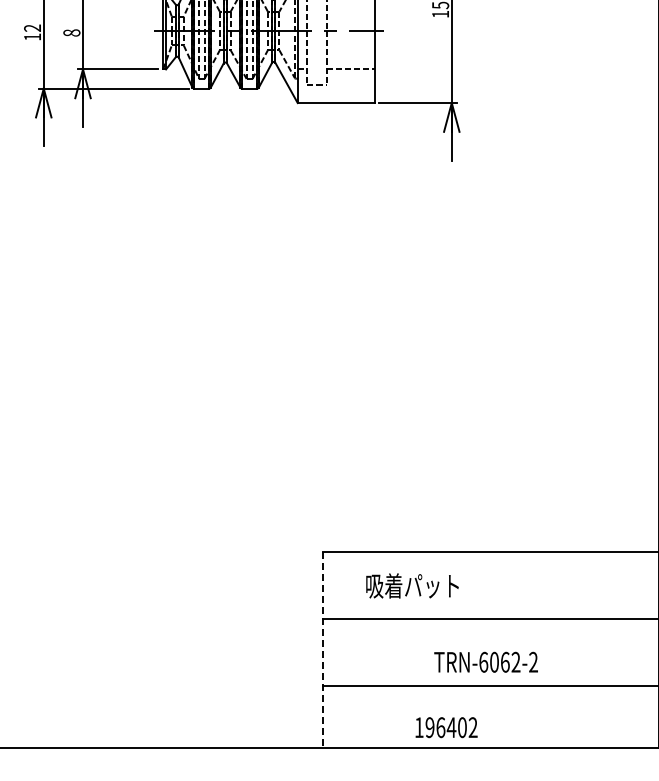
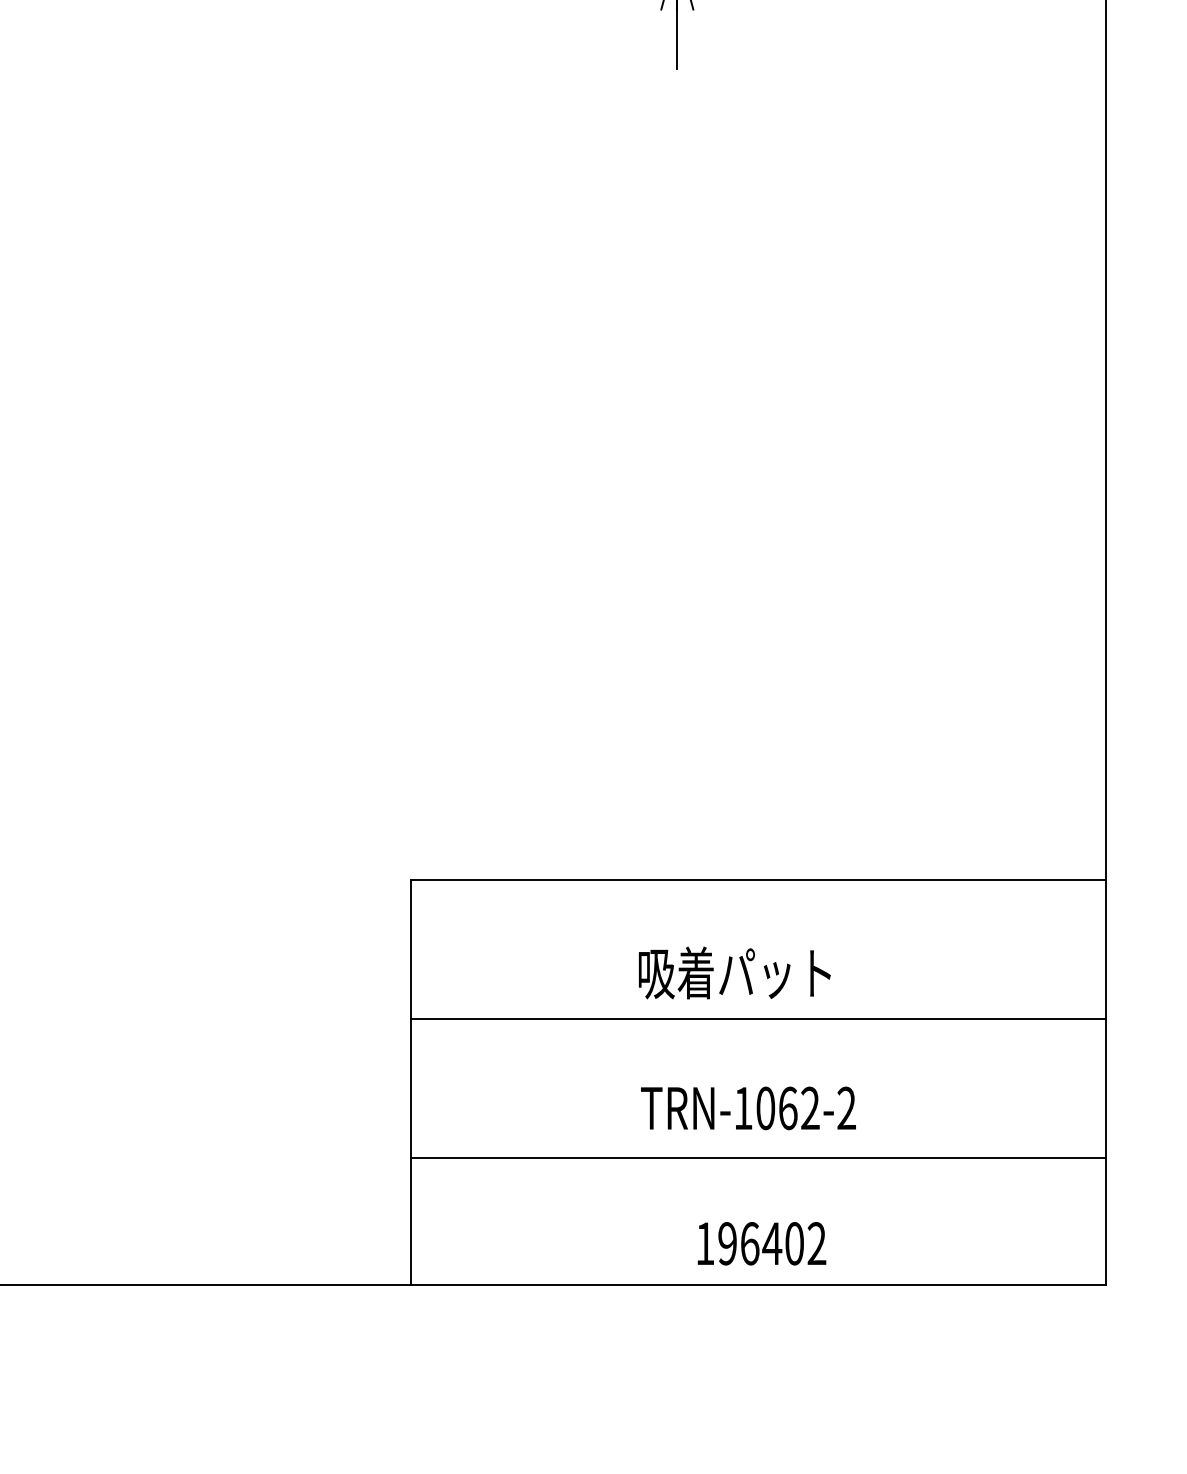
text: (412, 585) -> (734, 972), moved
line: (323, 649) -> (411, 1081), dashed -> solid
text: (483, 661) -> (743, 1106), TRN-6062-2 -> TRN-1062-2
text: (446, 727) -> (761, 1243), moved

